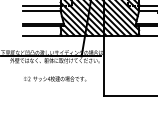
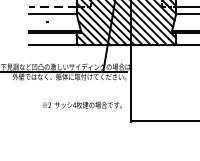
line: (41, 5) -> (52, 6), solid -> dashed
text: (55, 78) -> (82, 104), moved

